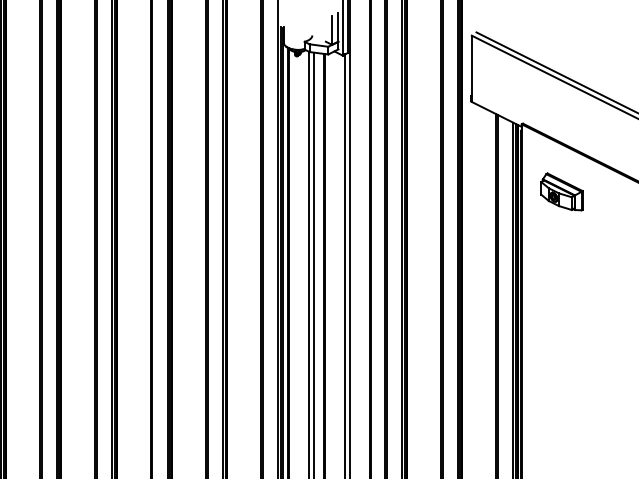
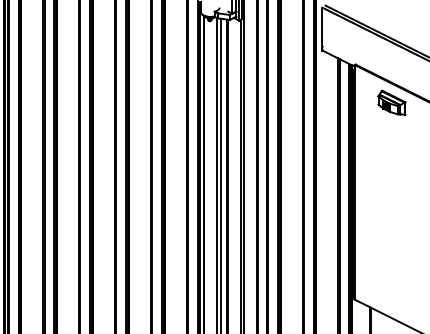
part: (561, 191) -> (391, 102), moved

